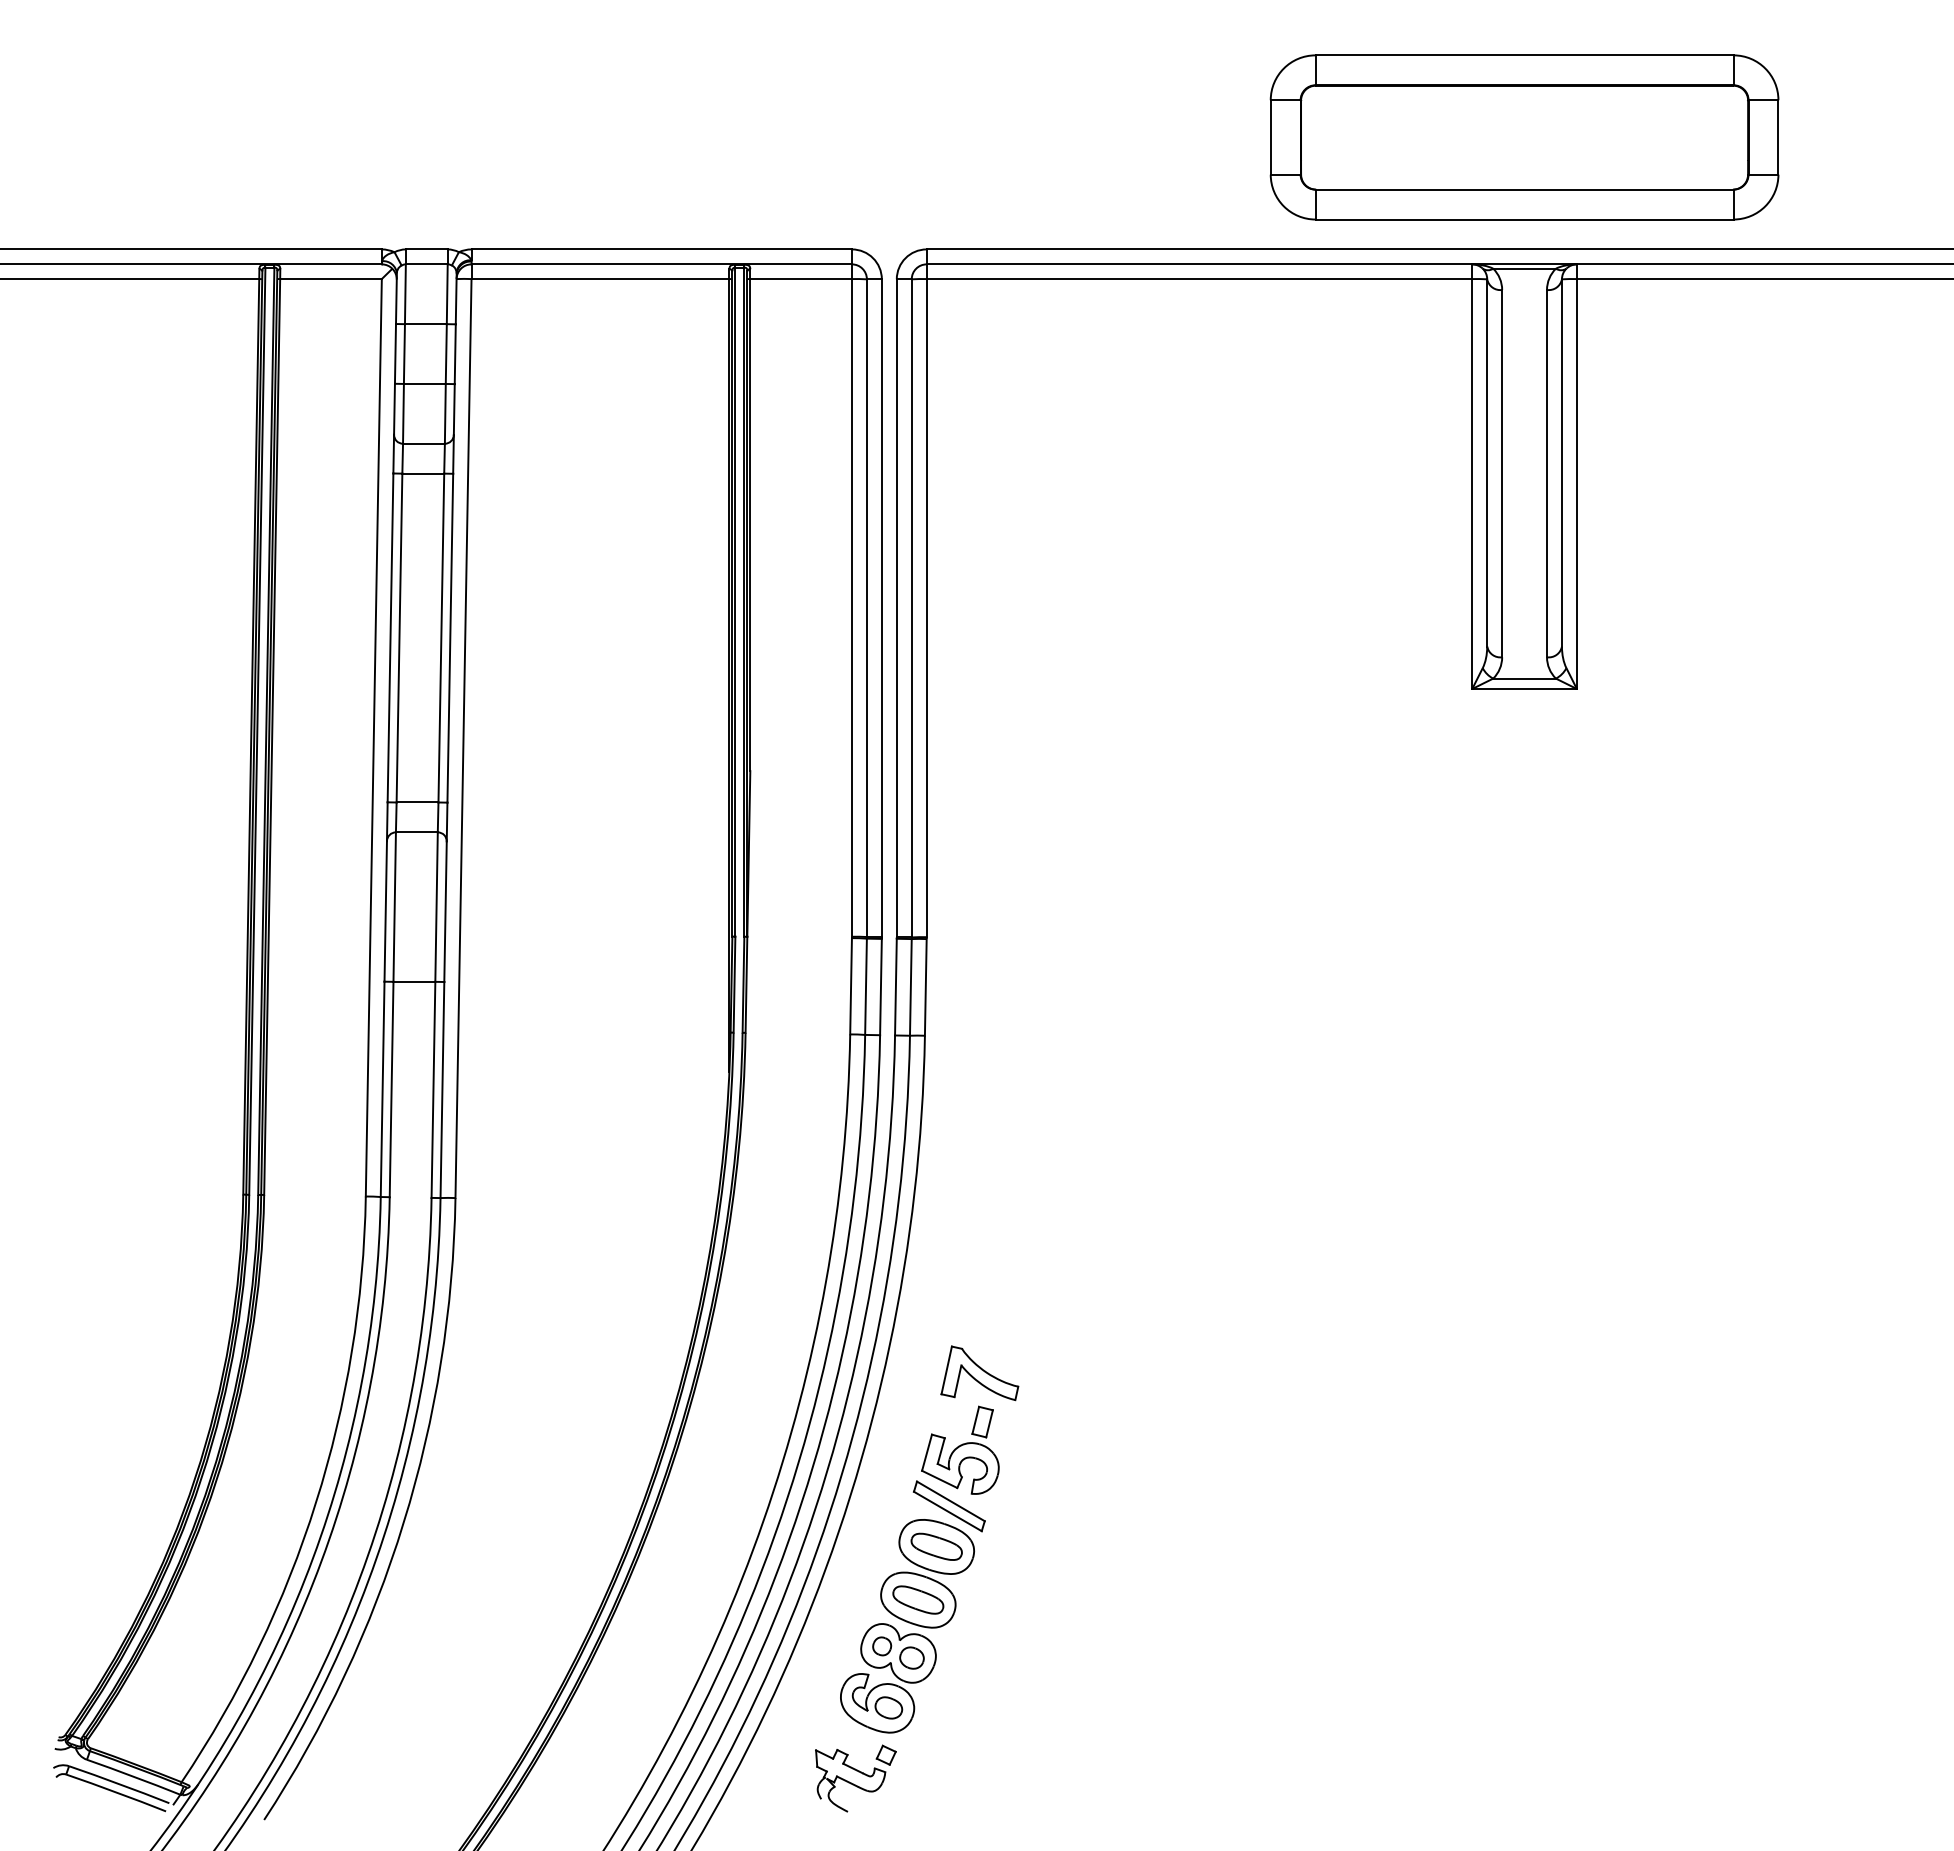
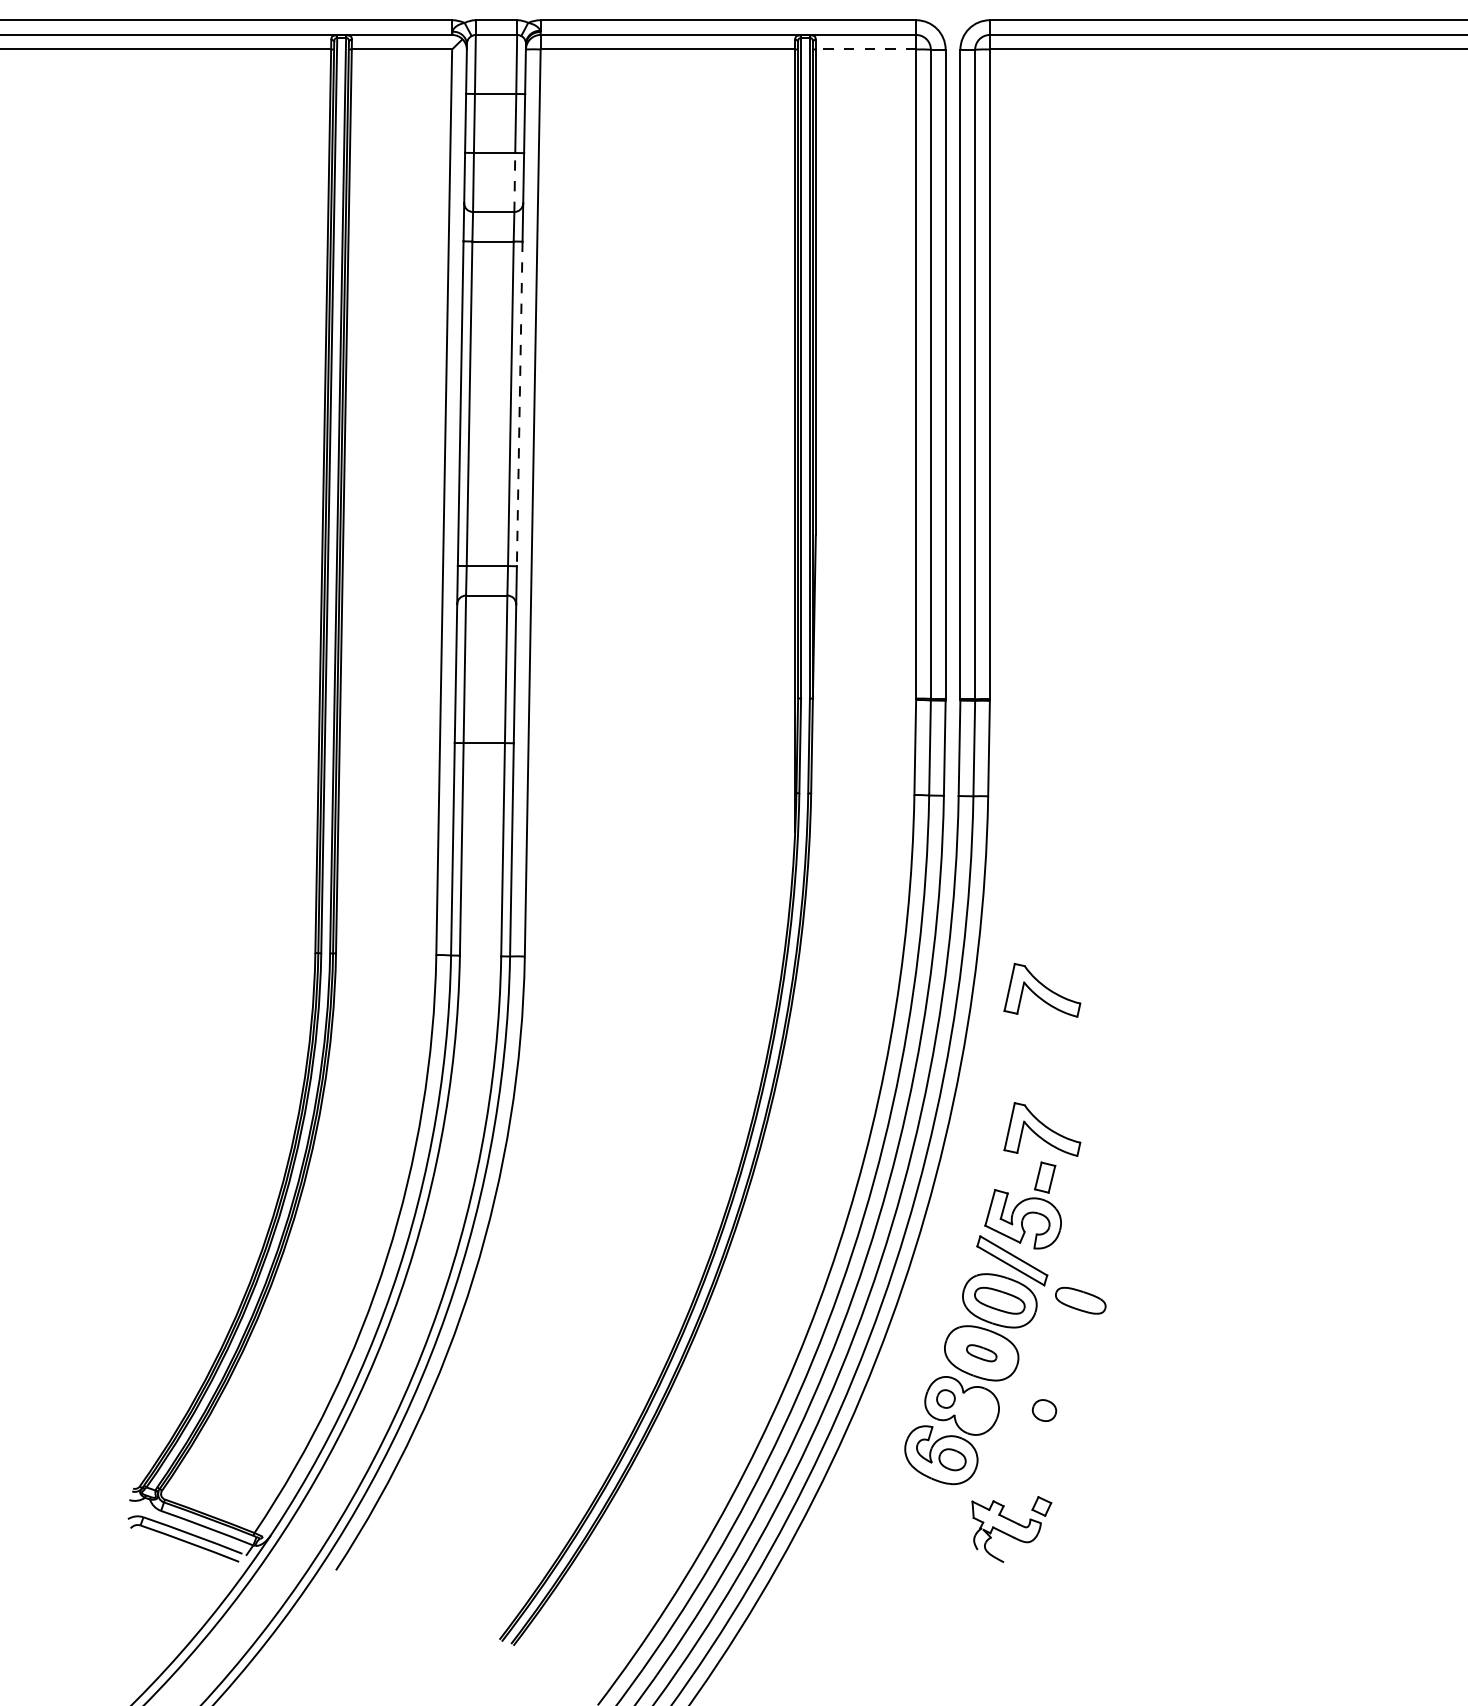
line: (801, 279) -> (866, 49), solid -> dashed
line: (445, 413) -> (514, 182), solid -> dashed
line: (450, 638) -> (519, 404), solid -> dashed
part: (979, 1232) -> (1042, 990), added
part: (1018, 1546) -> (1080, 1300), added
part: (918, 1599) -> (981, 1352), size x0.6
part: (911, 1657) -> (1044, 1409), moved
part: (855, 1778) -> (1011, 1529), moved

